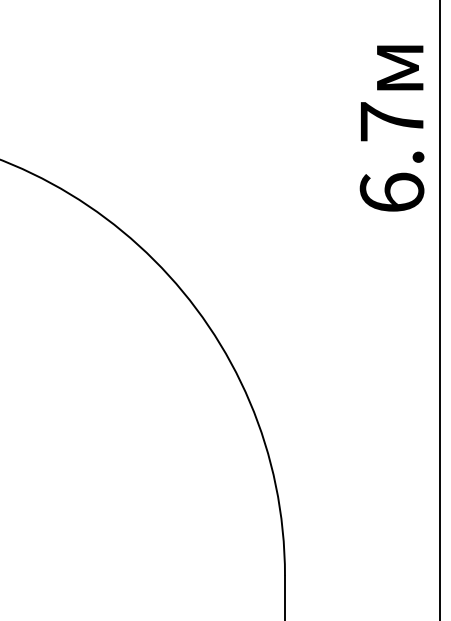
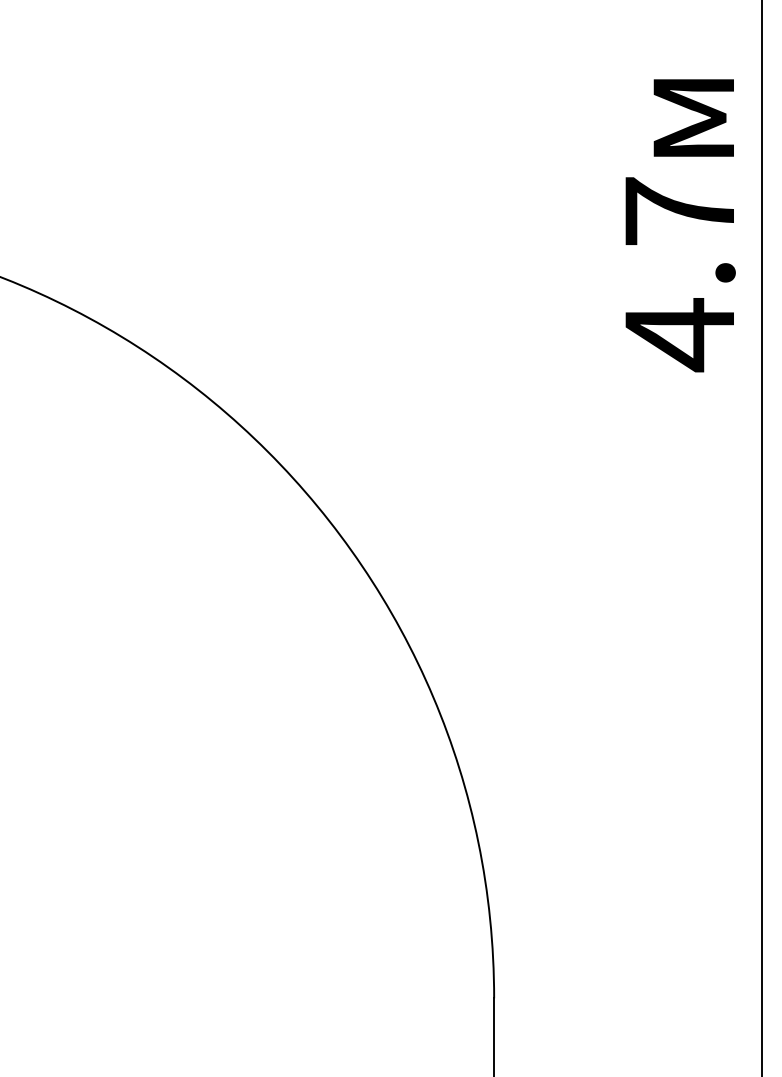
text: (391, 192) -> (678, 333), 6.7 -> 4.7

